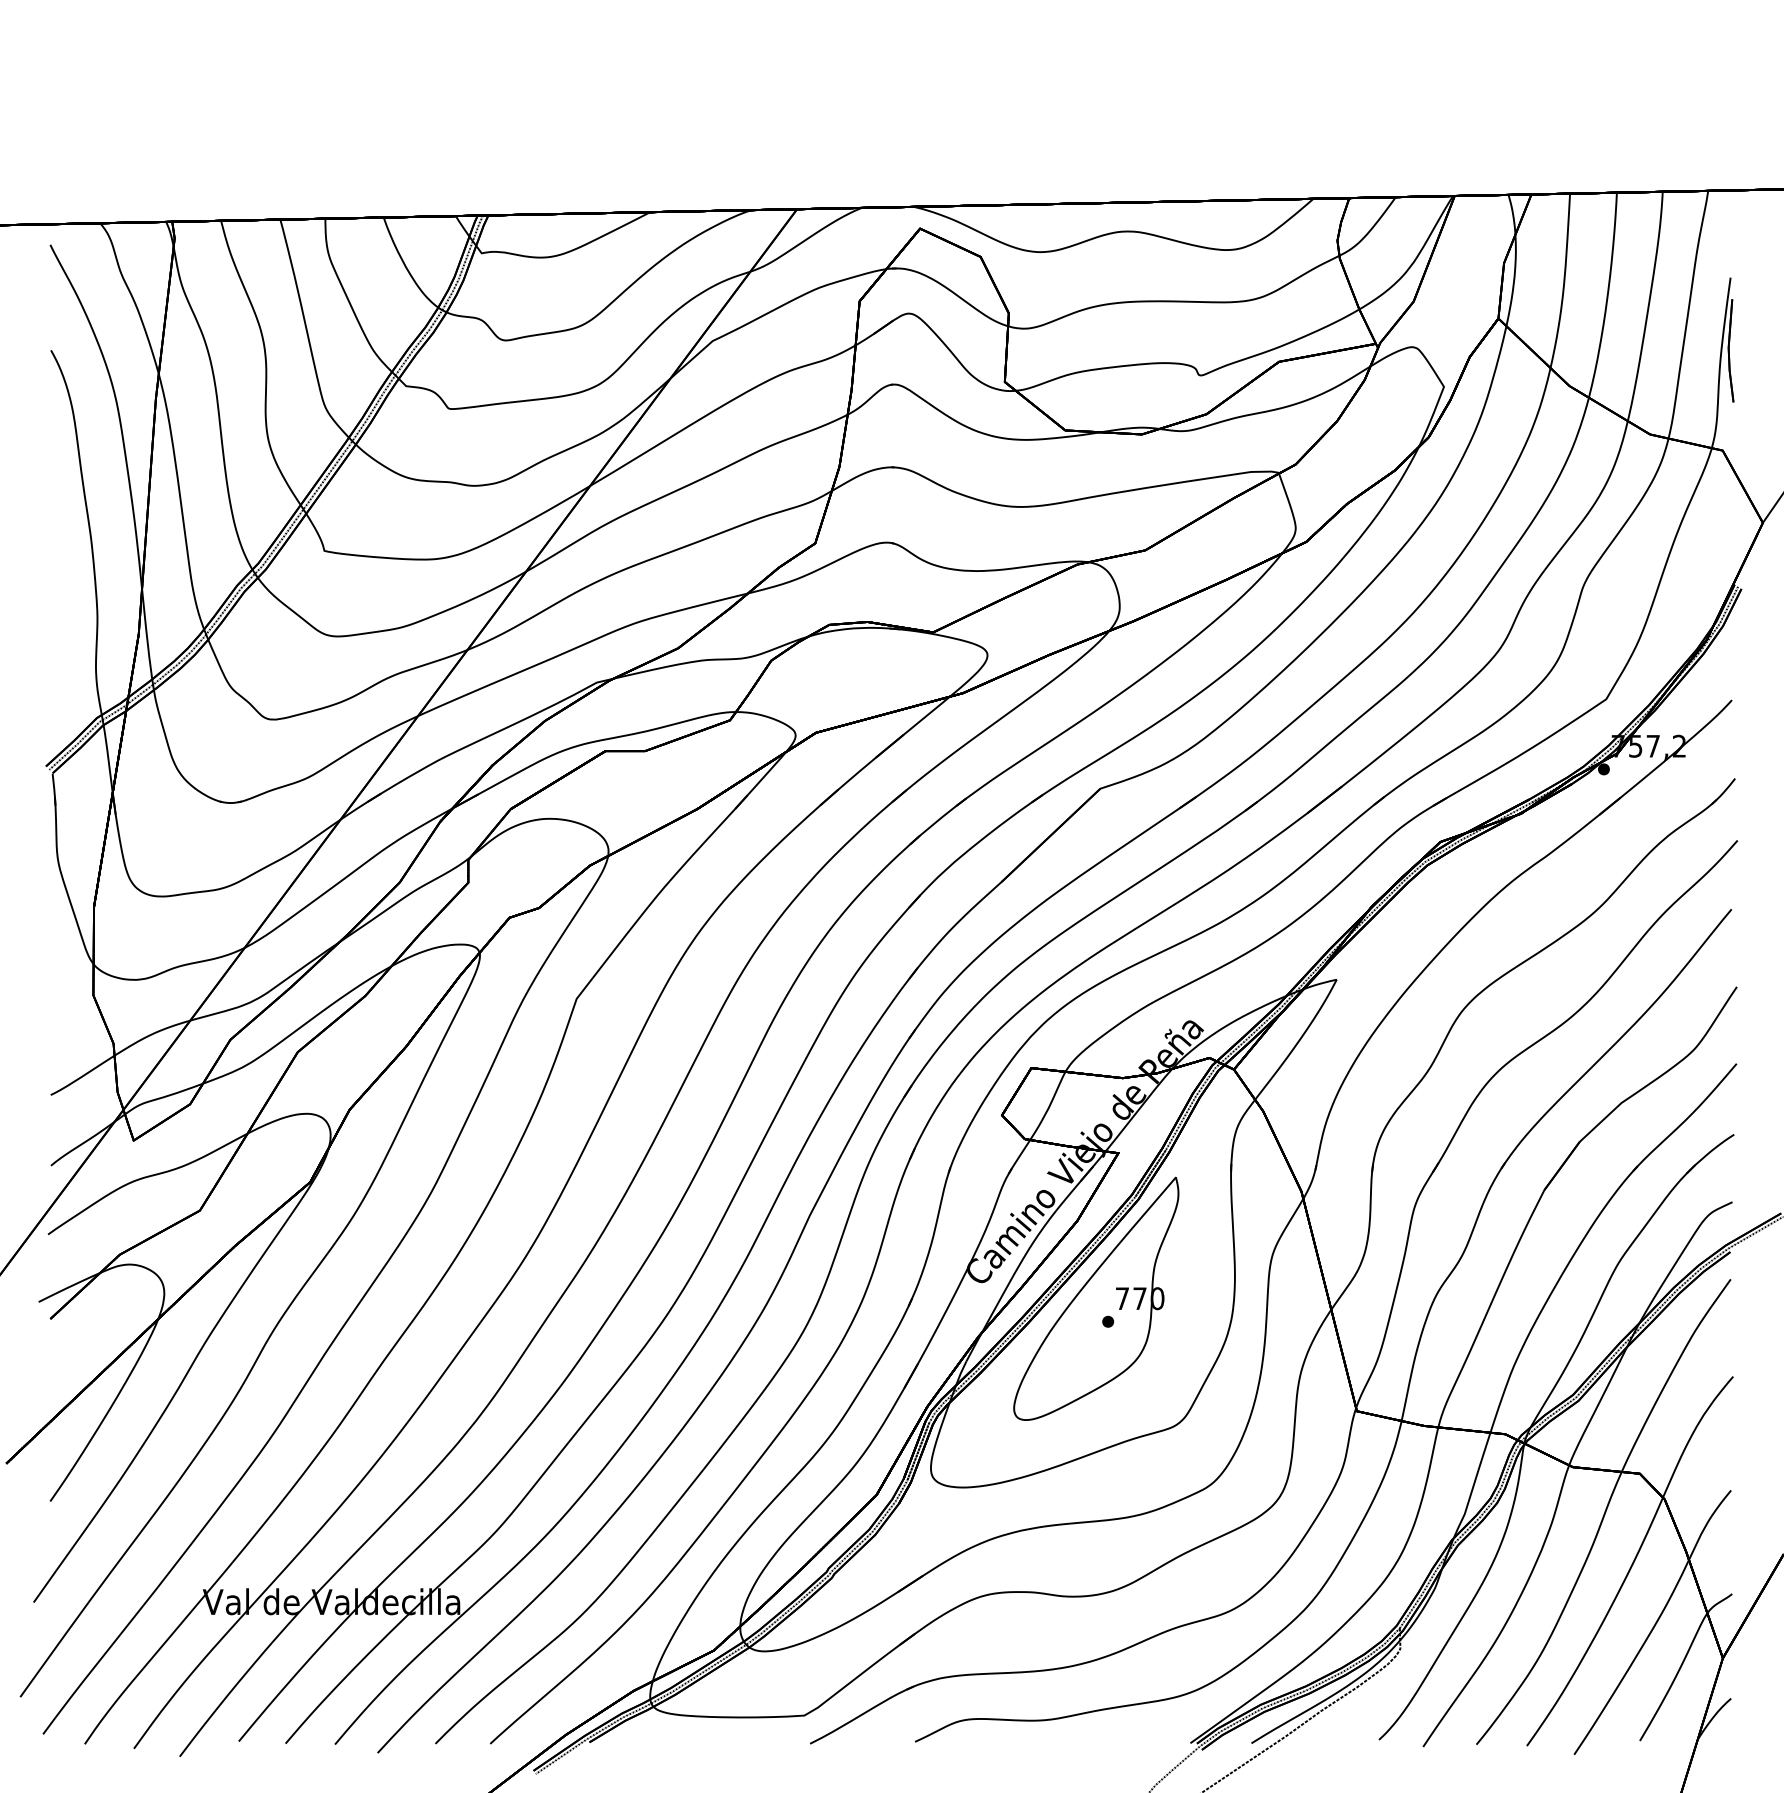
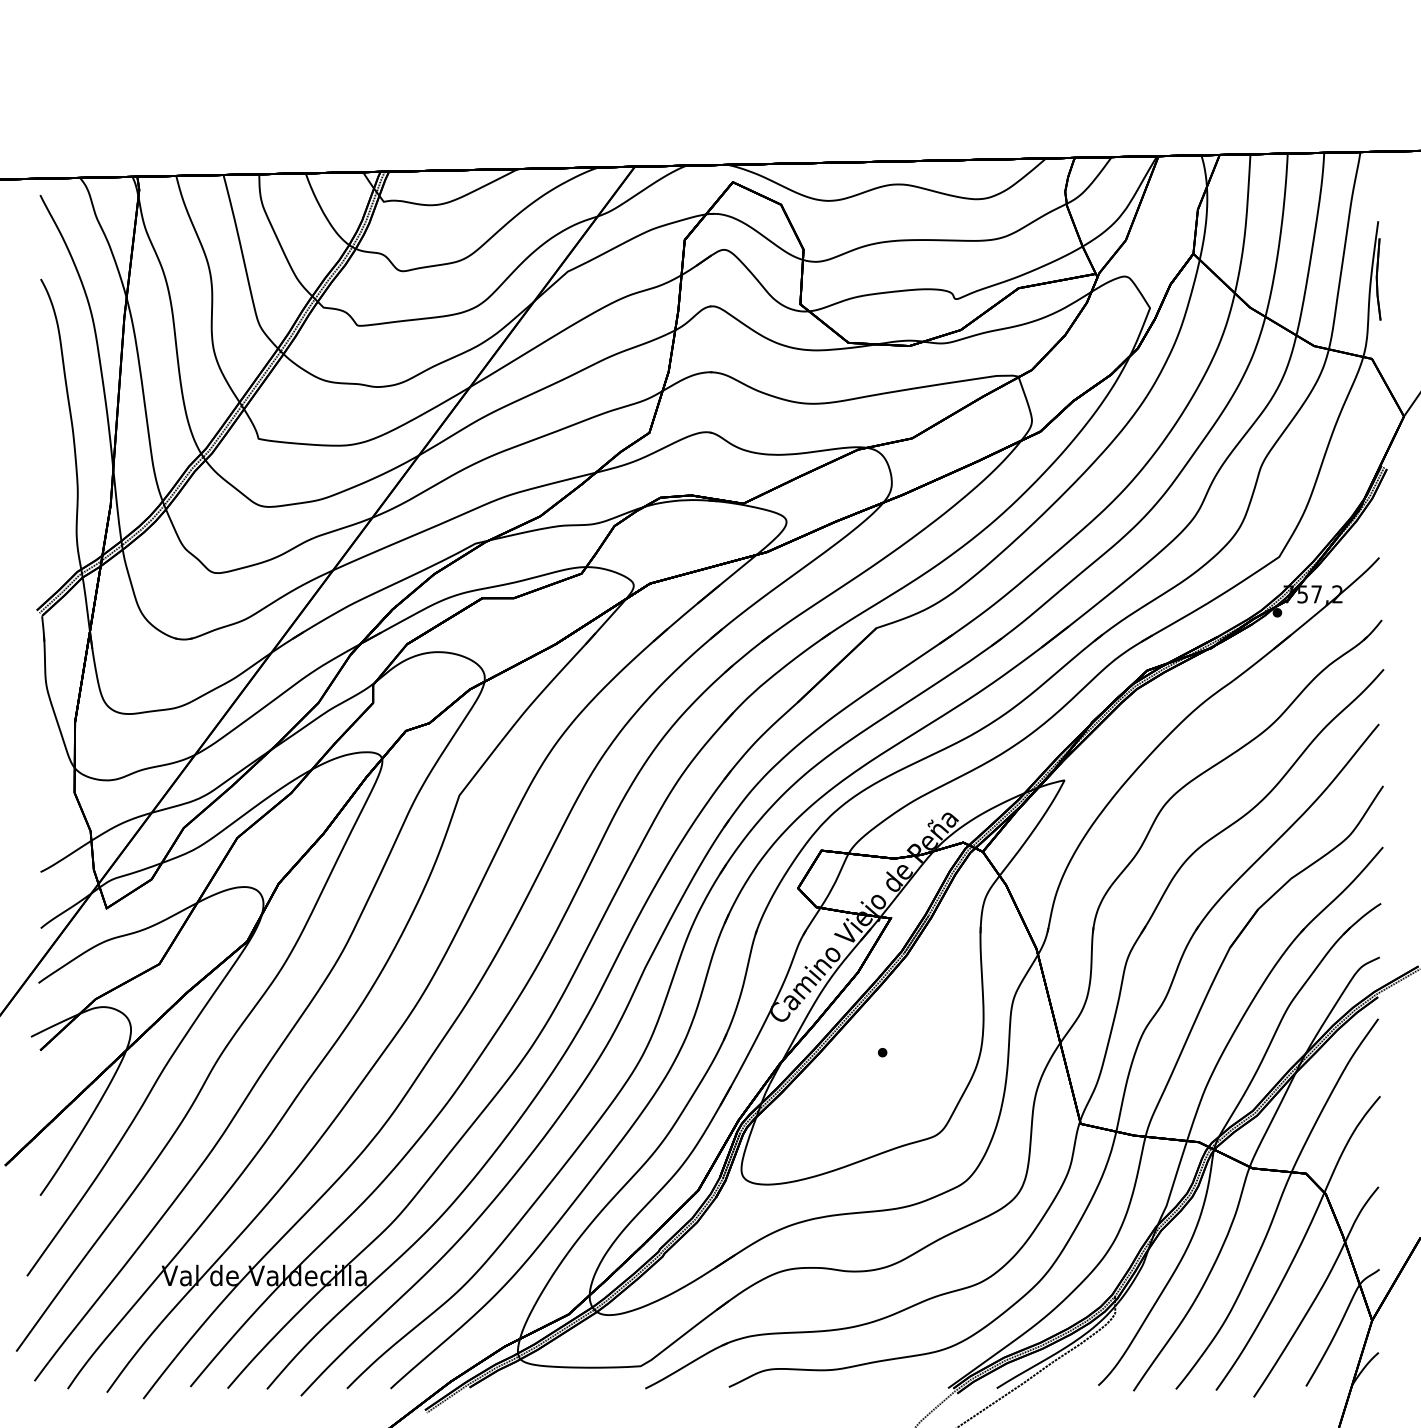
part: (1096, 1298) -> (873, 1034), removed

